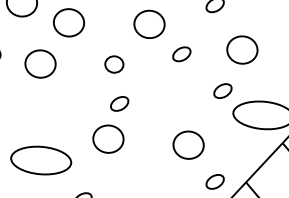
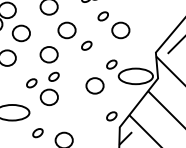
part: (241, 50) -> (120, 30), moved
part: (113, 63) -> (48, 54), size x1.67
part: (79, 112) -> (31, 83), added
part: (187, 144) -> (94, 85), moved

